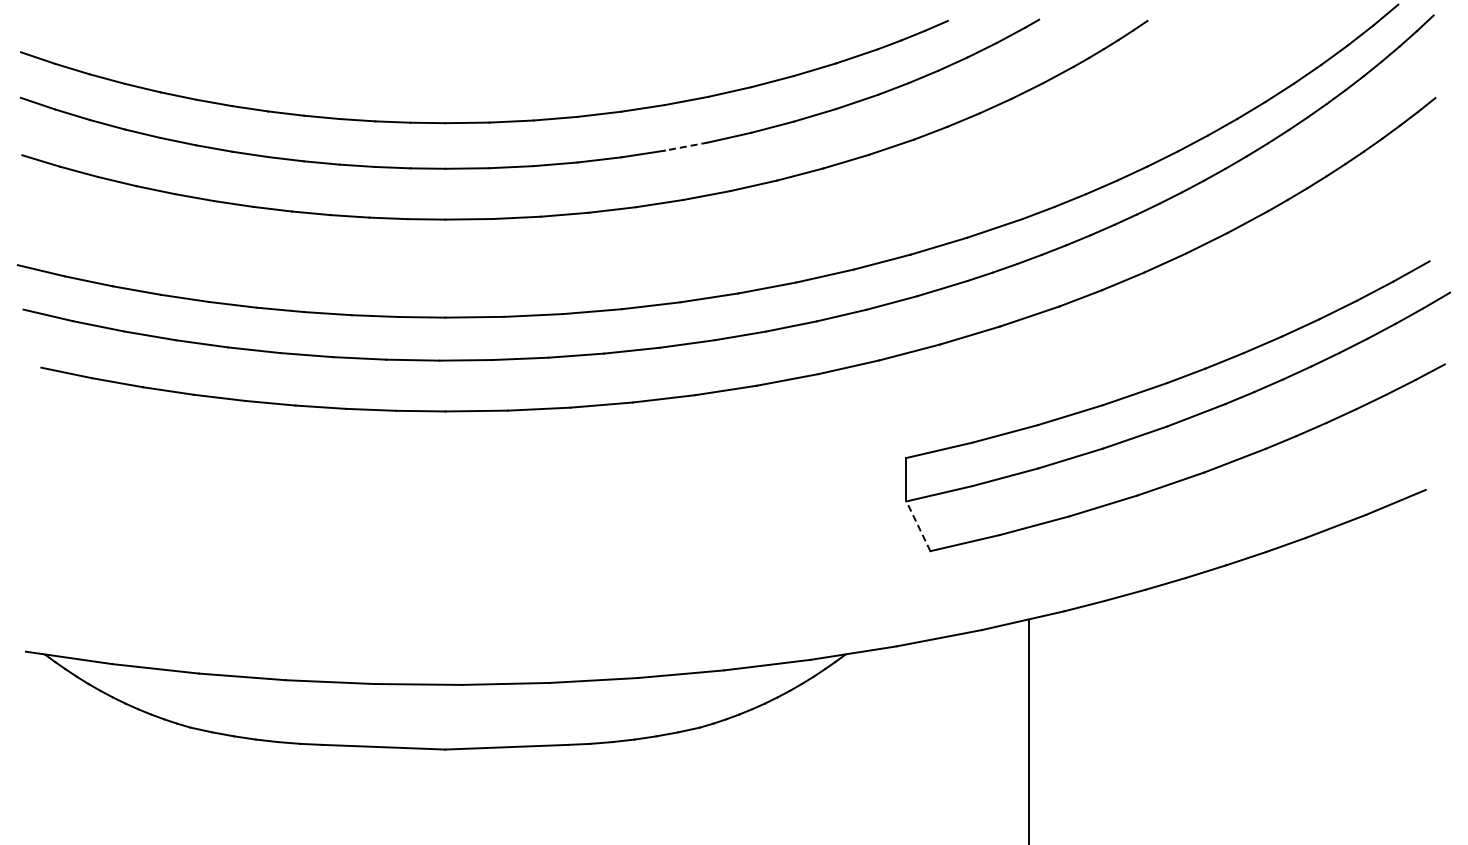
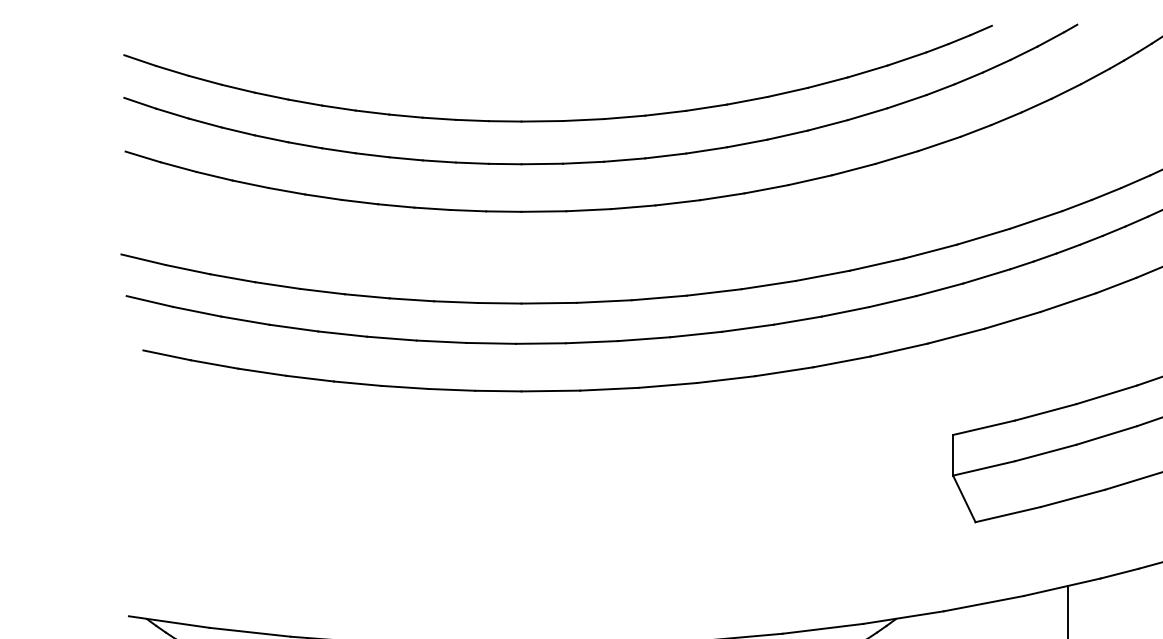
line: (686, 146) -> (747, 143), dashed -> solid
line: (918, 526) -> (964, 499), dashed -> solid

